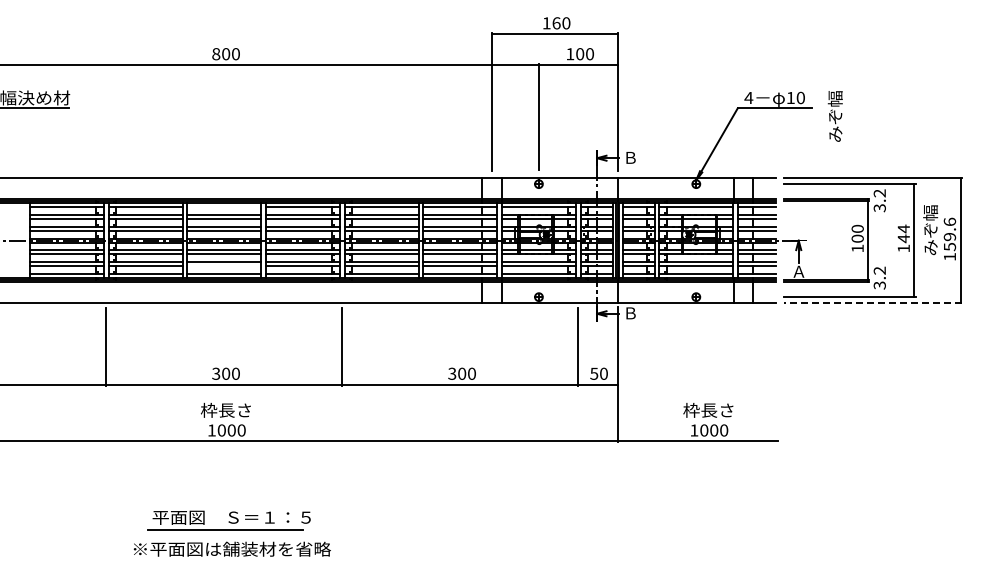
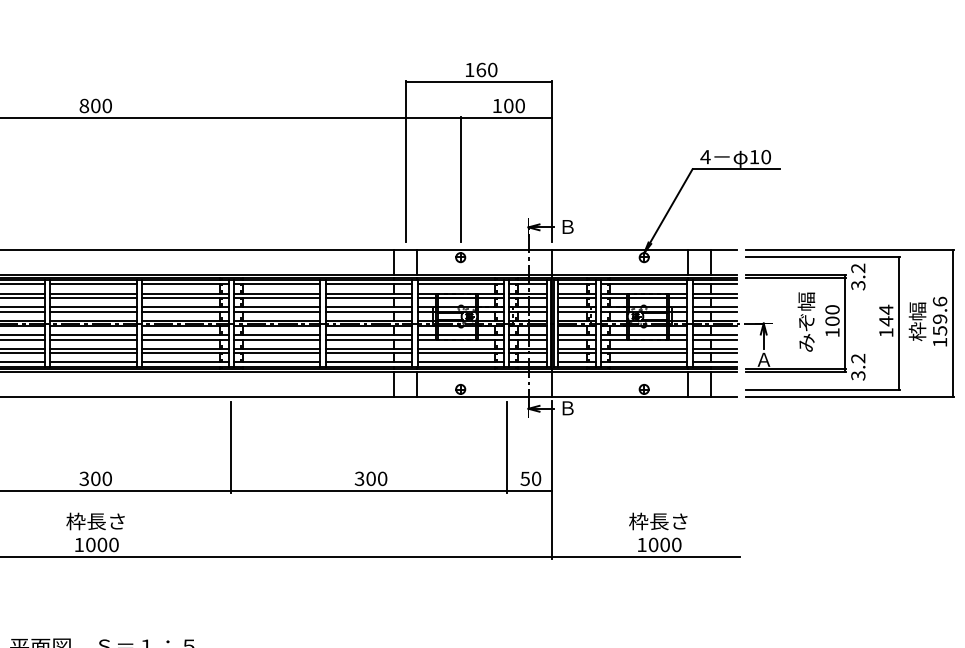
text: (834, 116) -> (805, 322), moved
line: (224, 207) -> (93, 284), added
text: (930, 230) -> (917, 311), みぞ幅 -> 枠幅
line: (224, 266) -> (93, 353), added
line: (872, 303) -> (849, 396), dashed -> solid

